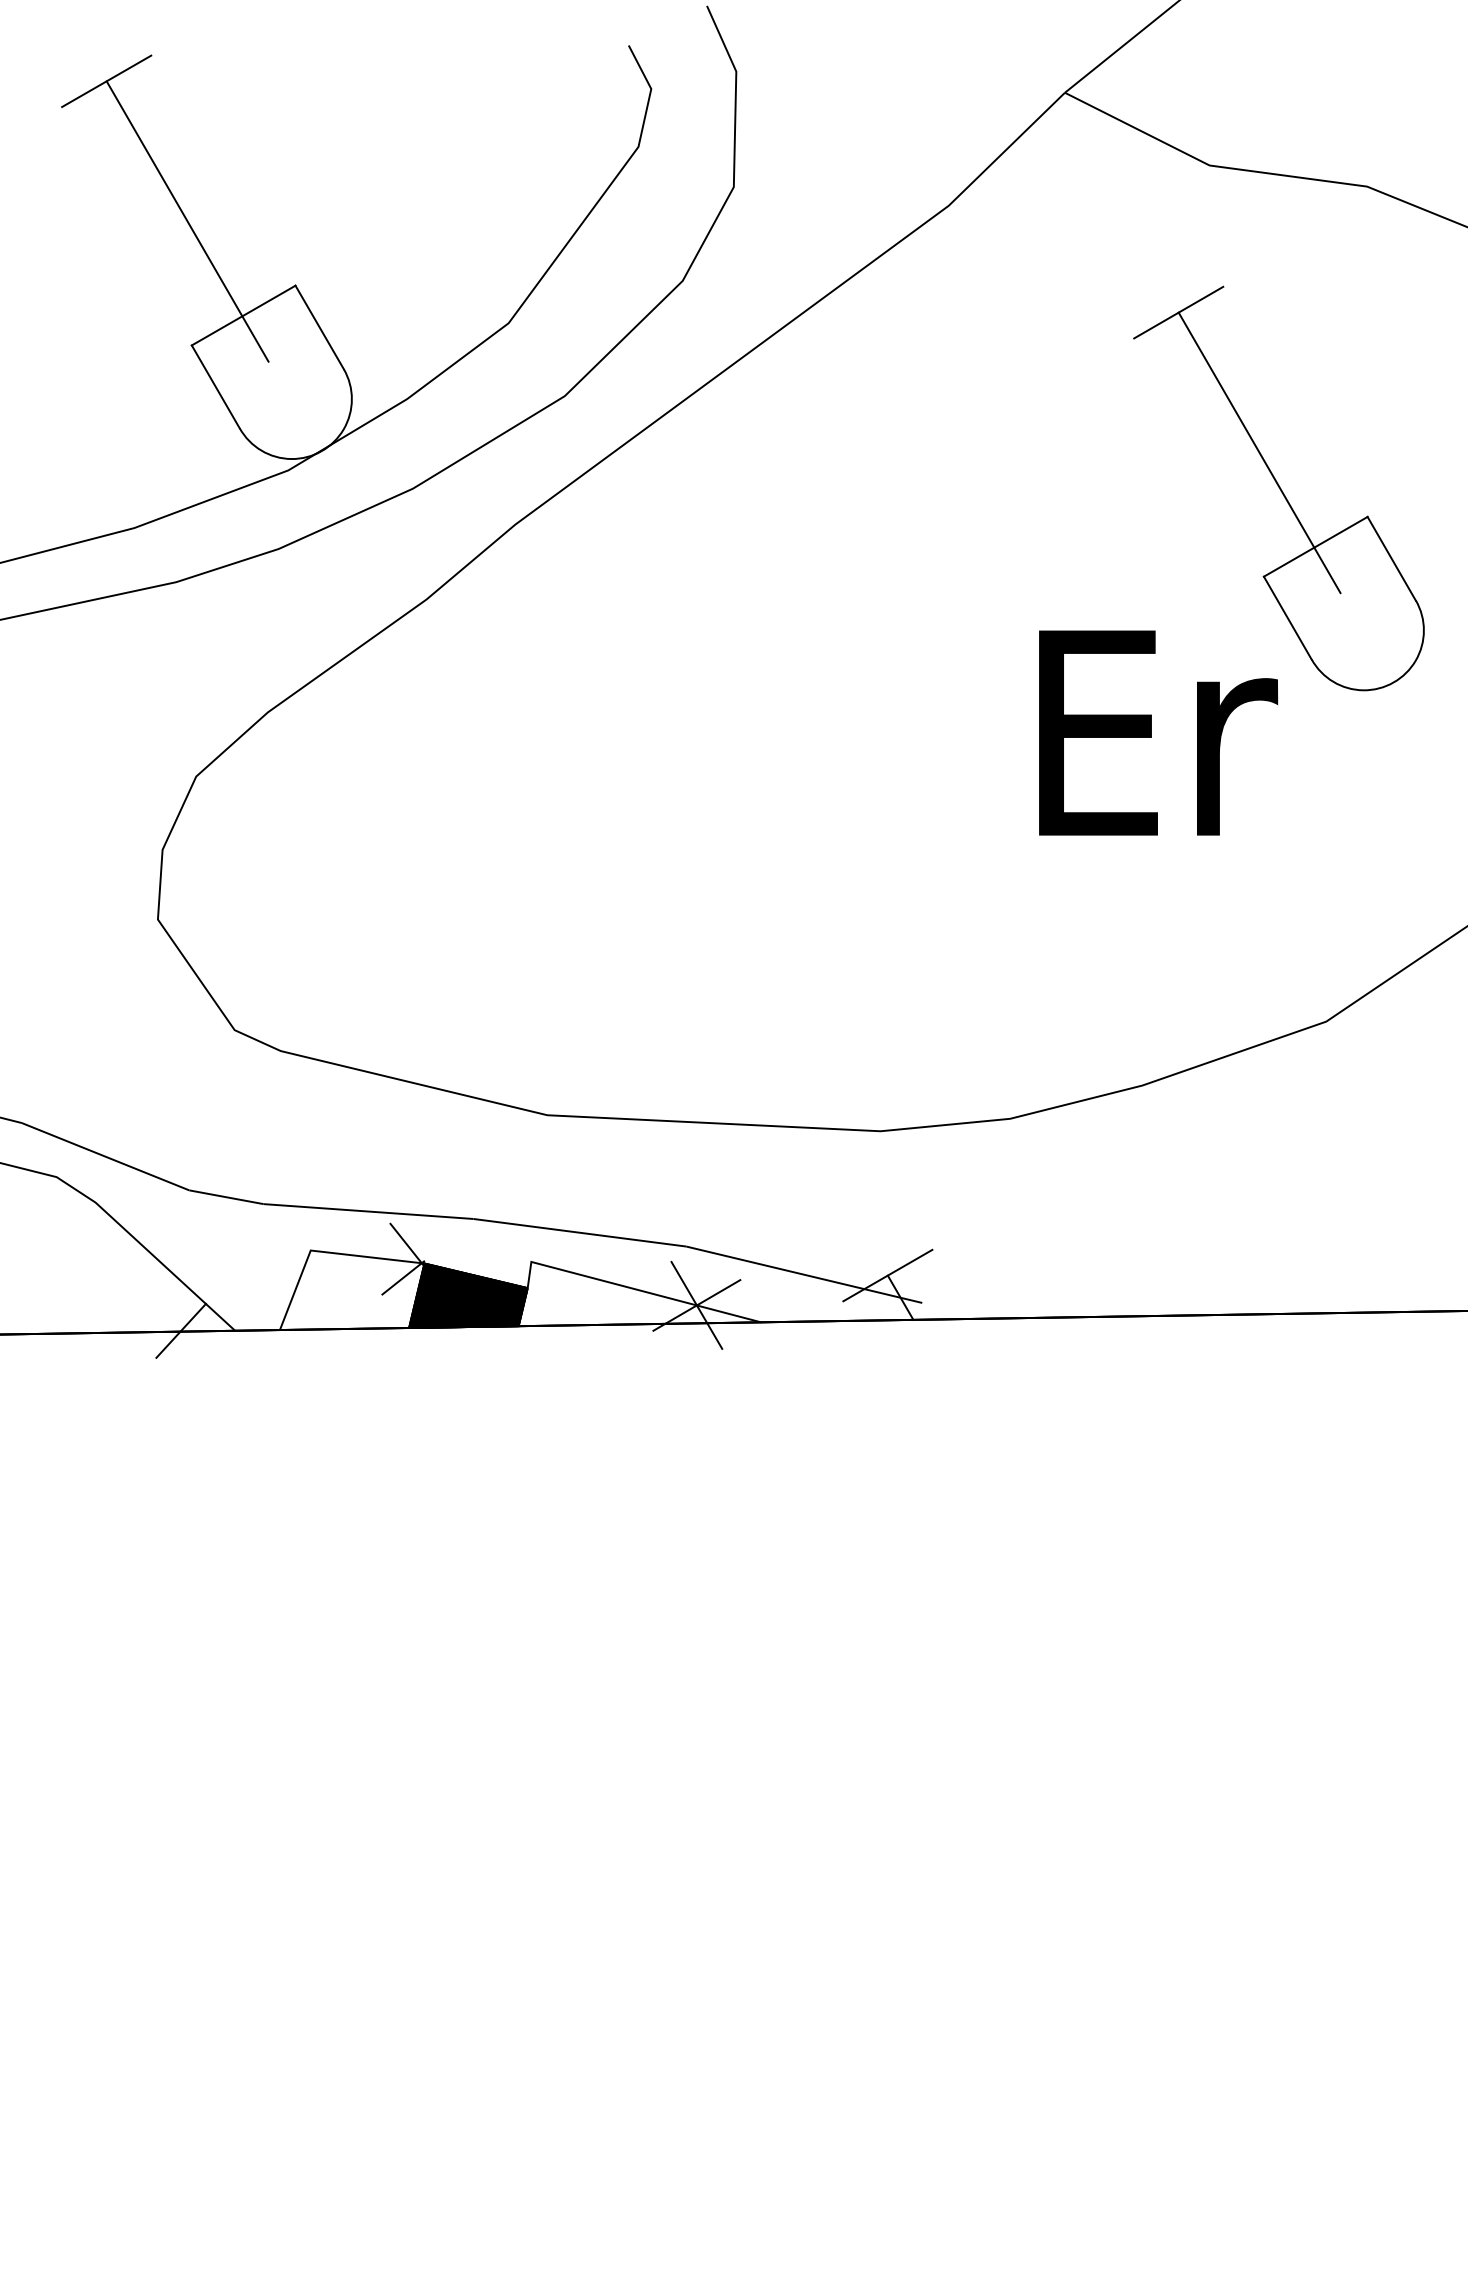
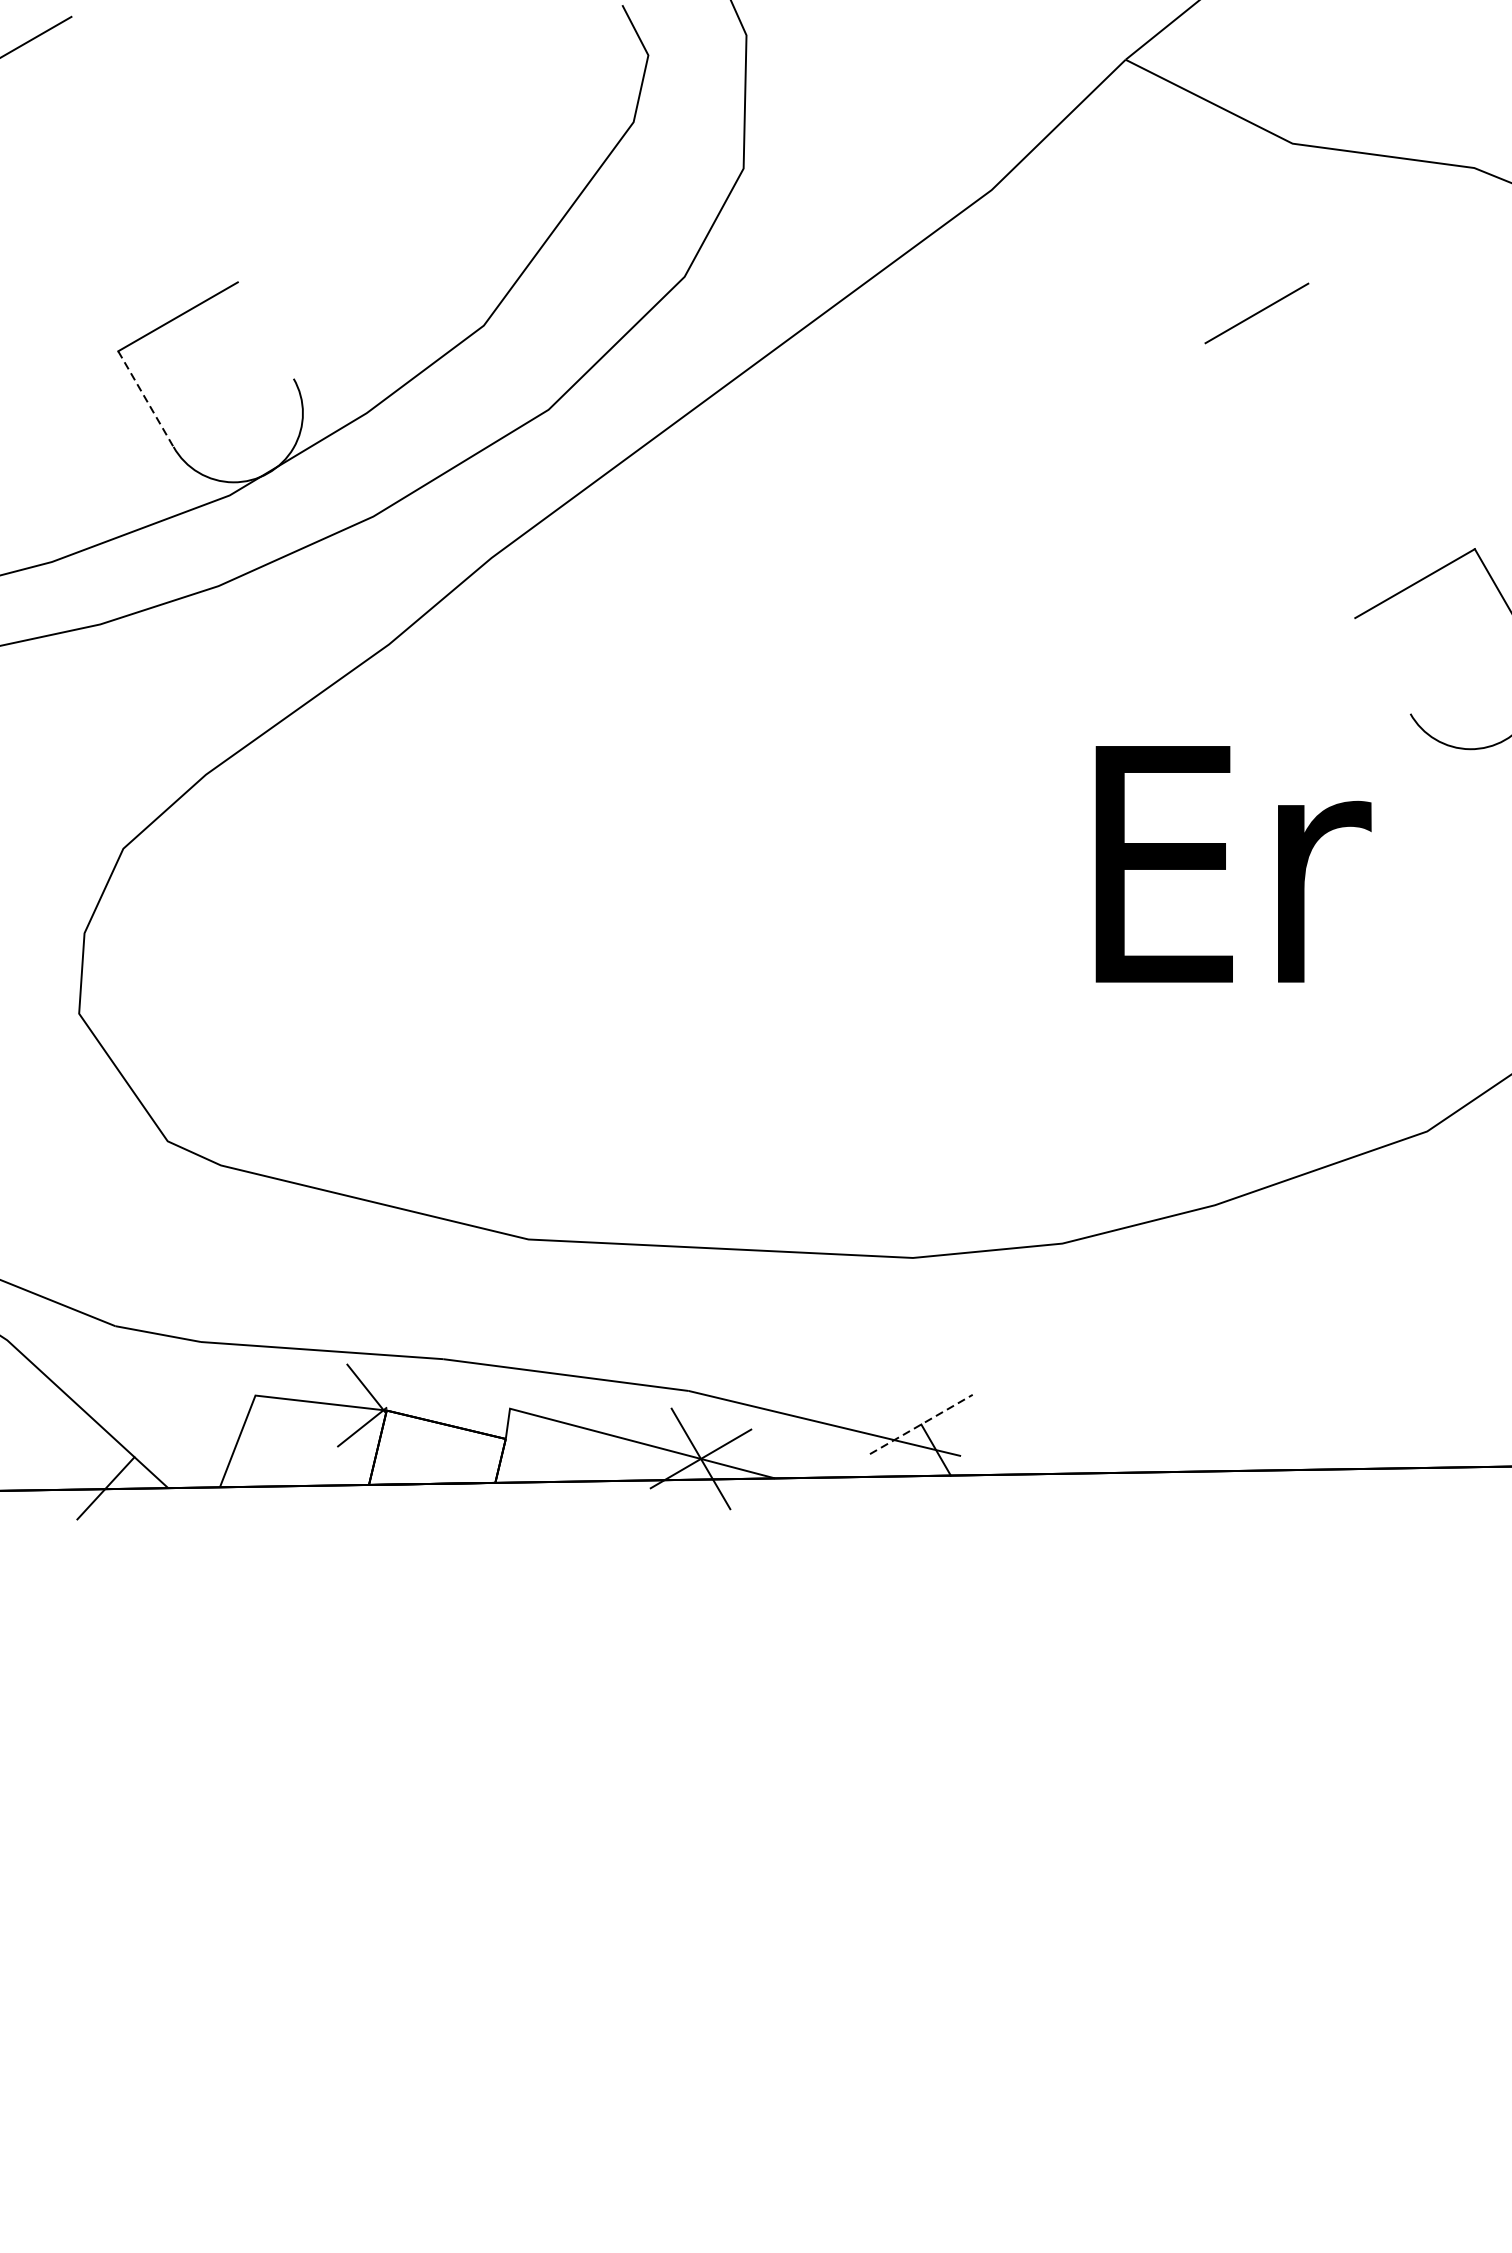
line: (187, 221) -> (113, 208), removed
line: (319, 327) -> (265, 330), removed
line: (215, 386) -> (145, 398), solid -> dashed
line: (1259, 452) -> (1350, 474), removed
line: (1287, 617) -> (1382, 665), removed
text: (1158, 732) -> (1233, 863), moved
line: (888, 1275) -> (922, 1424), solid -> dashed
fill: (468, 1295) -> (437, 1447), removed

